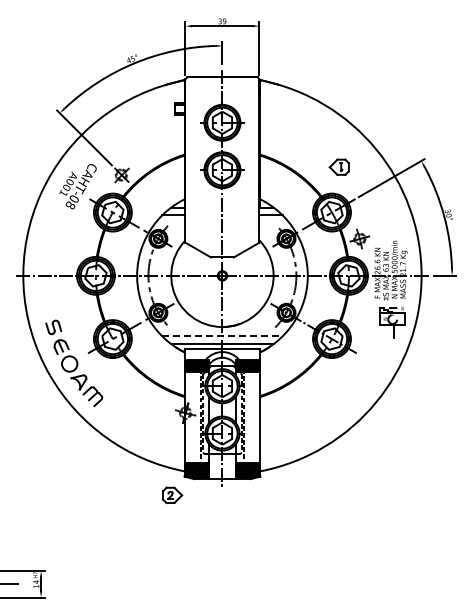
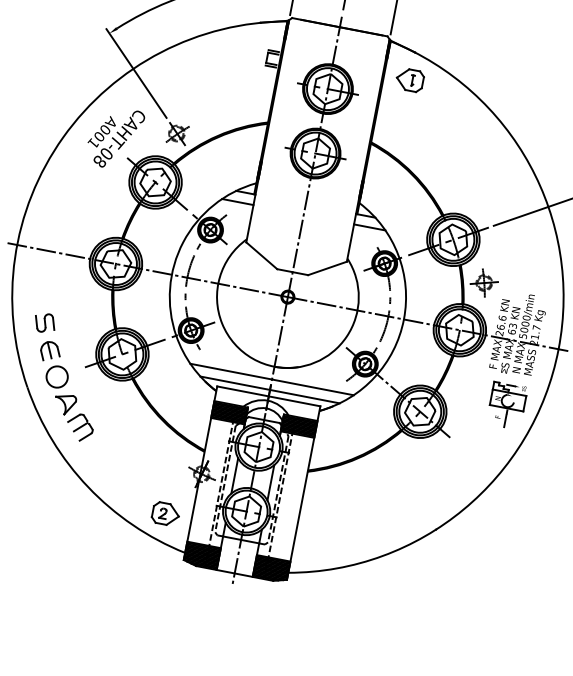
part: (338, 166) -> (408, 78), moved
line: (222, 336) -> (272, 379), dashed -> solid
part: (172, 495) -> (165, 514), moved

